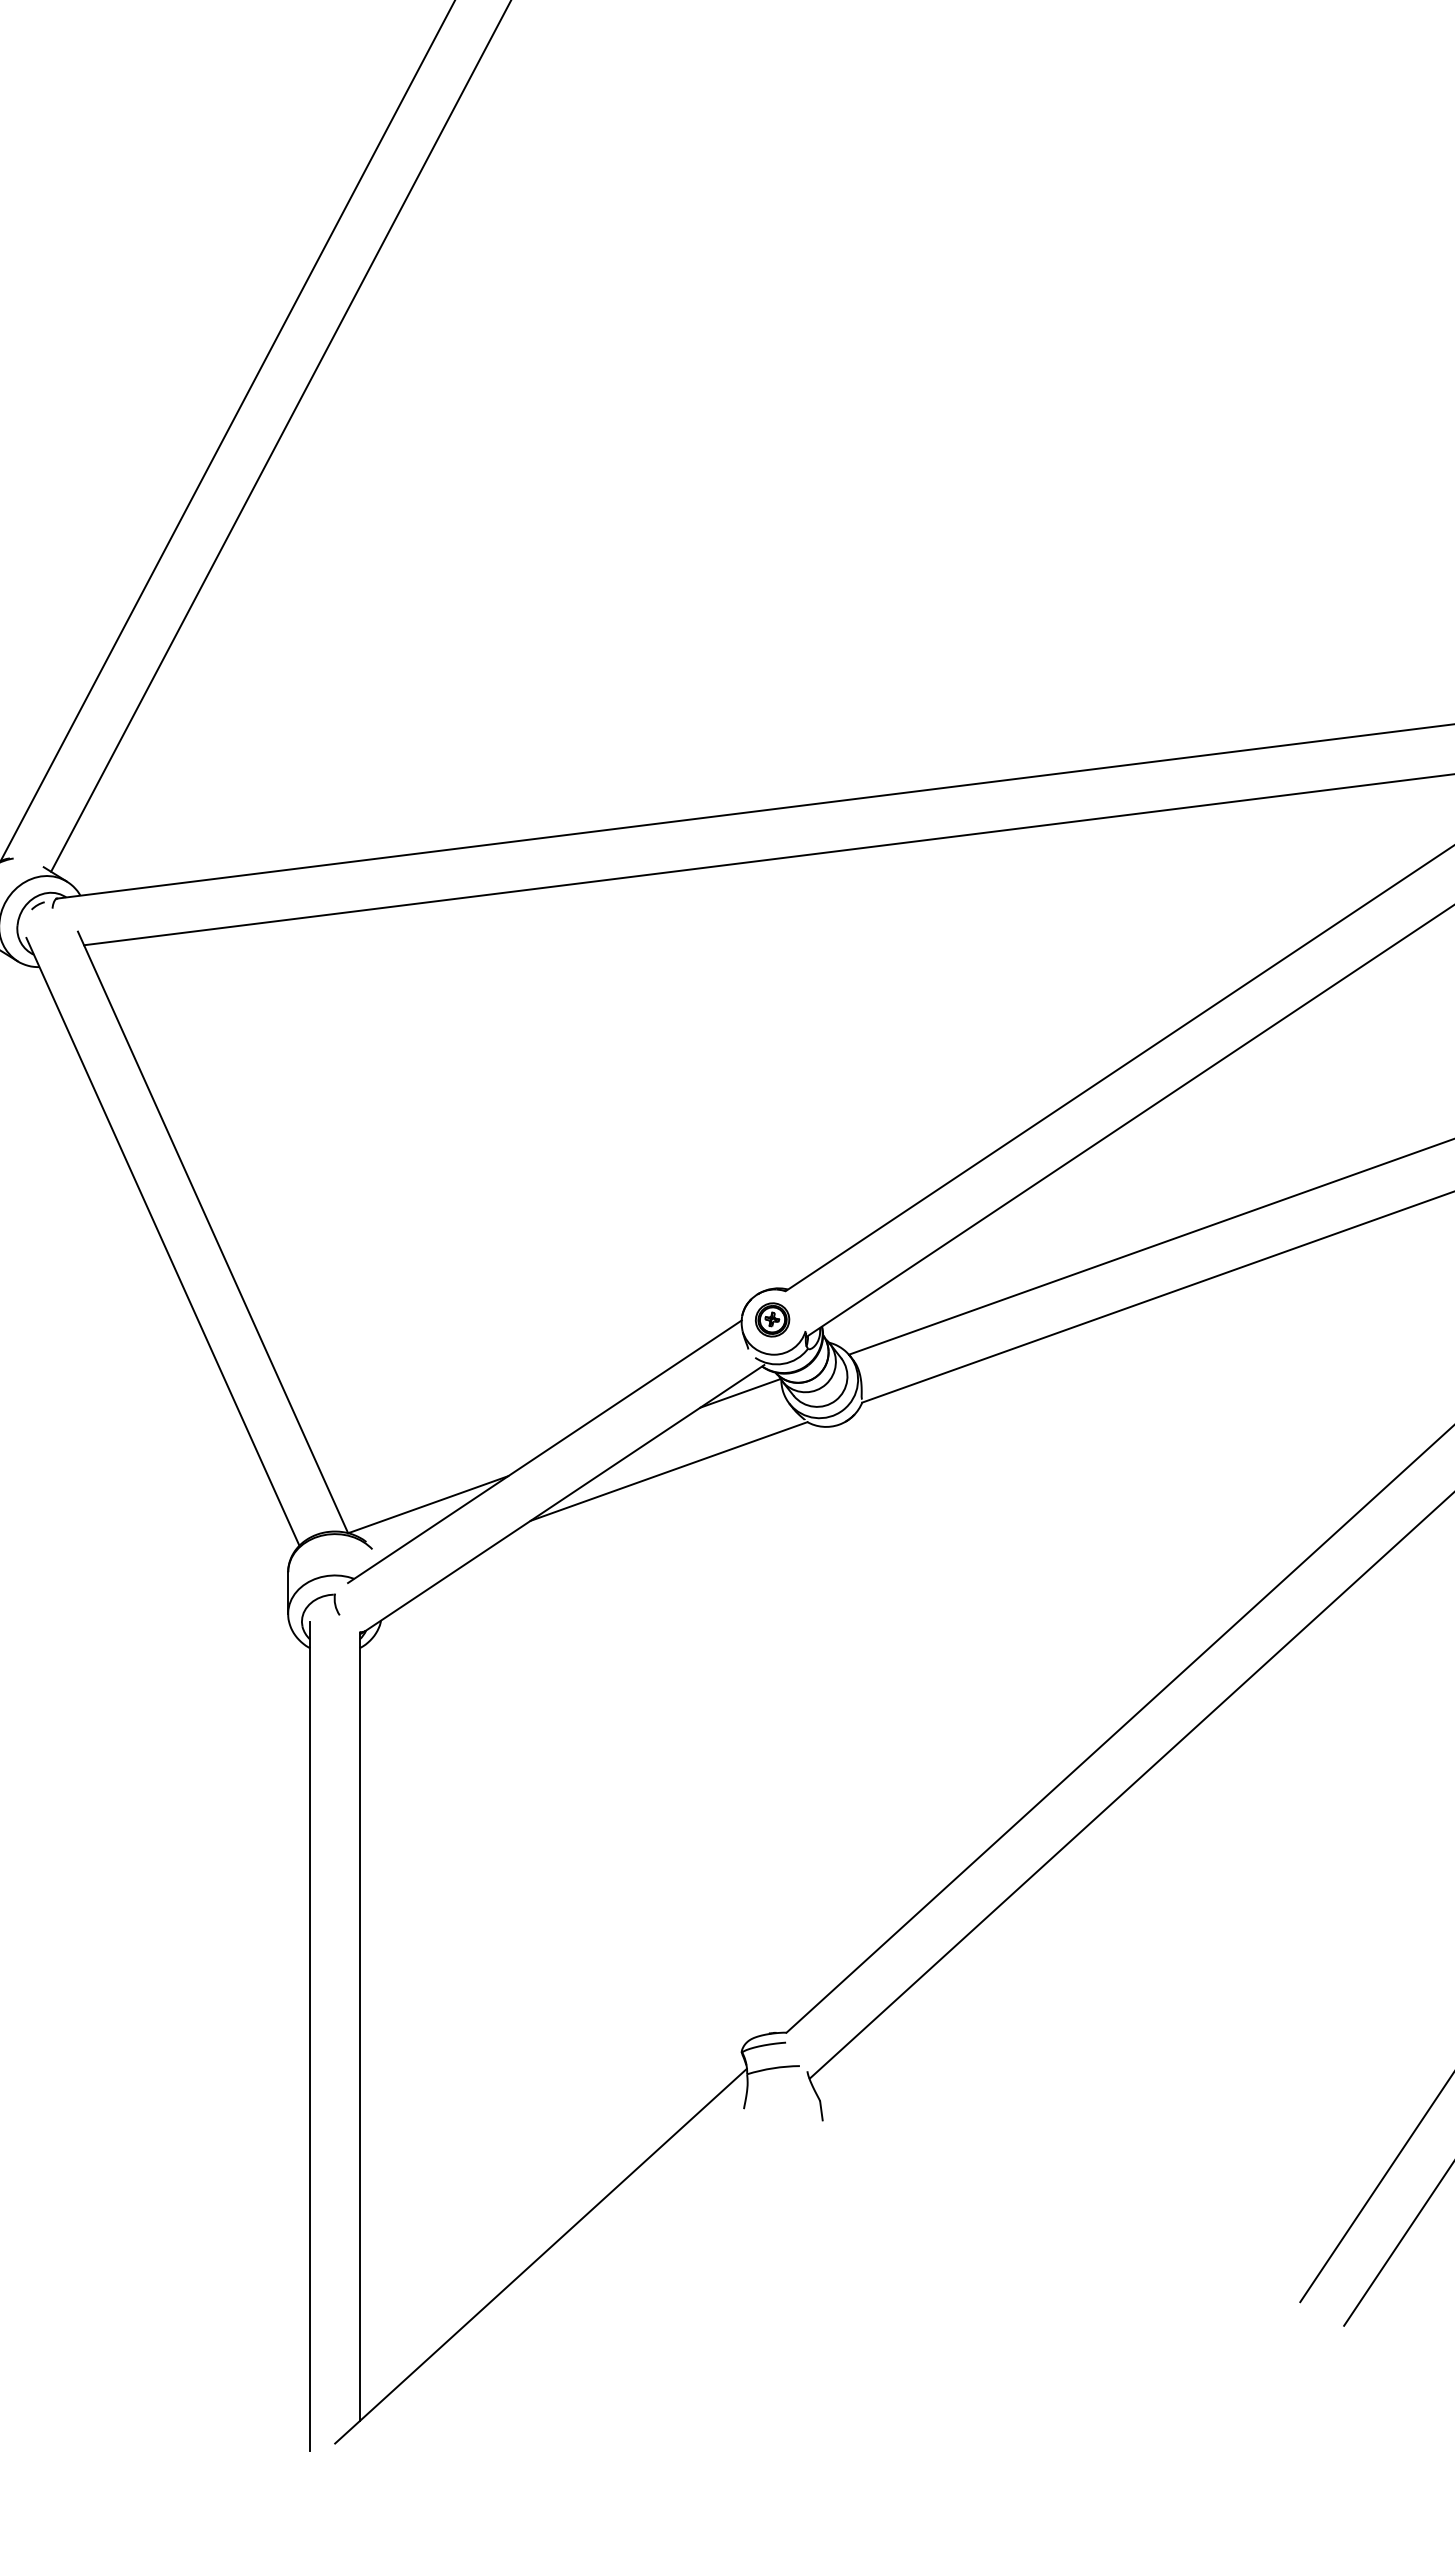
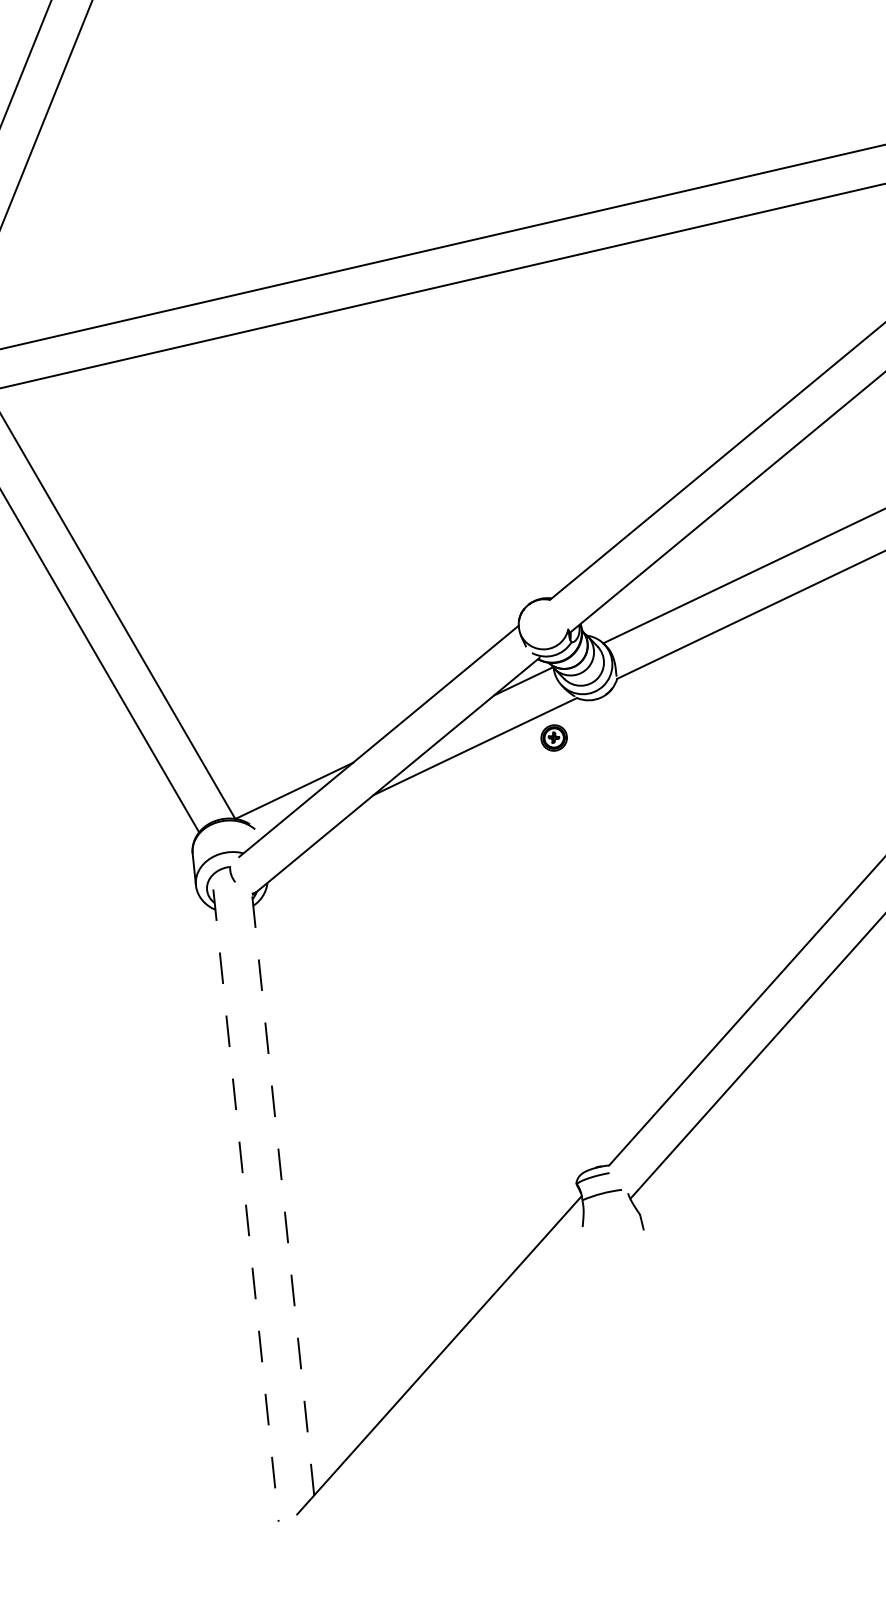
part: (772, 1319) -> (554, 737), moved
line: (359, 2027) -> (282, 1195), solid -> dashed
line: (310, 2036) -> (246, 1205), solid -> dashed

